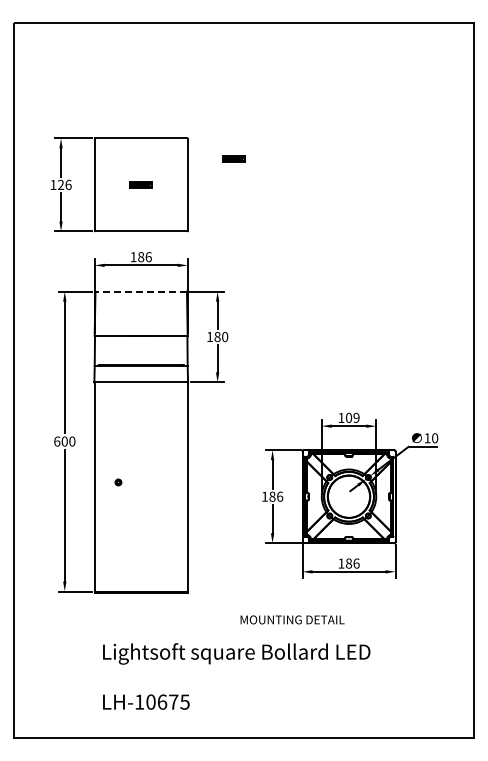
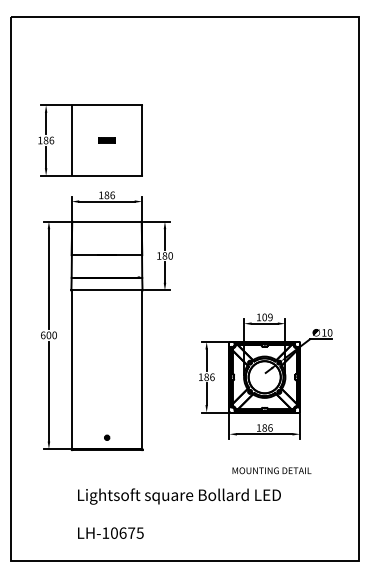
part: (233, 158) -> (177, 120), removed
text: (60, 185) -> (45, 140), 126 -> 186
line: (141, 291) -> (107, 221), dashed -> solid
part: (118, 482) -> (107, 437), moved
text: (292, 619) -> (271, 470), moved

